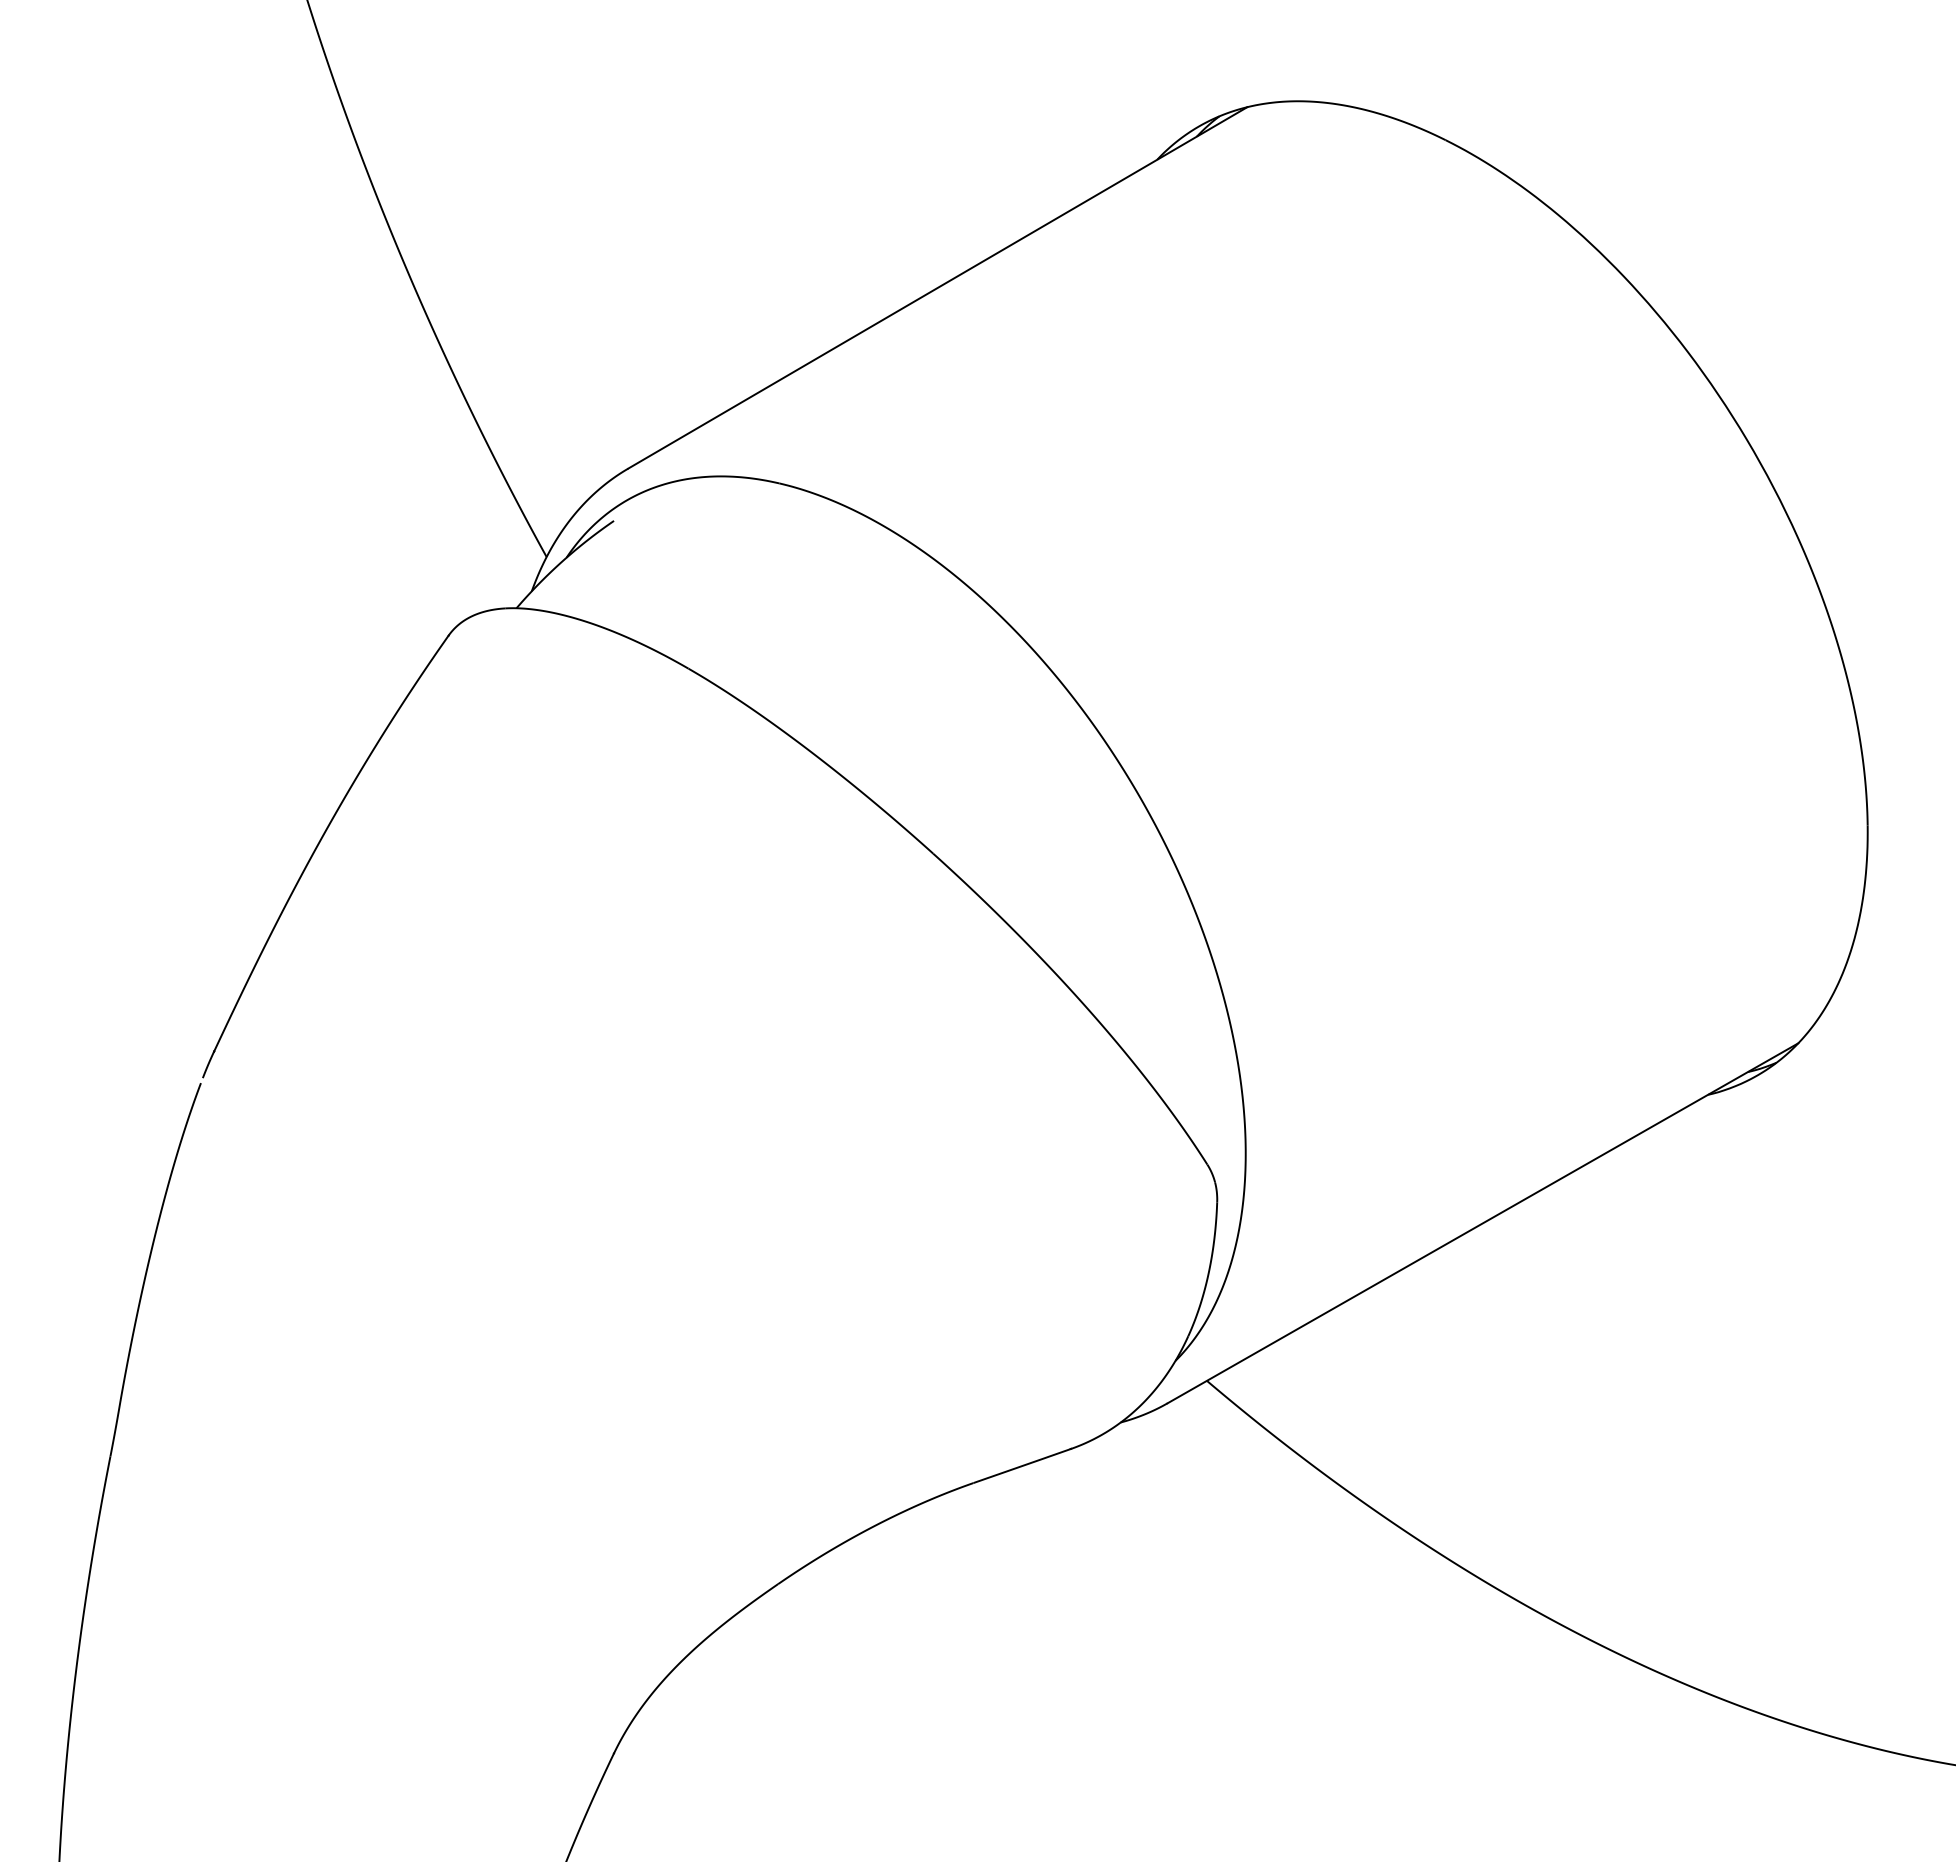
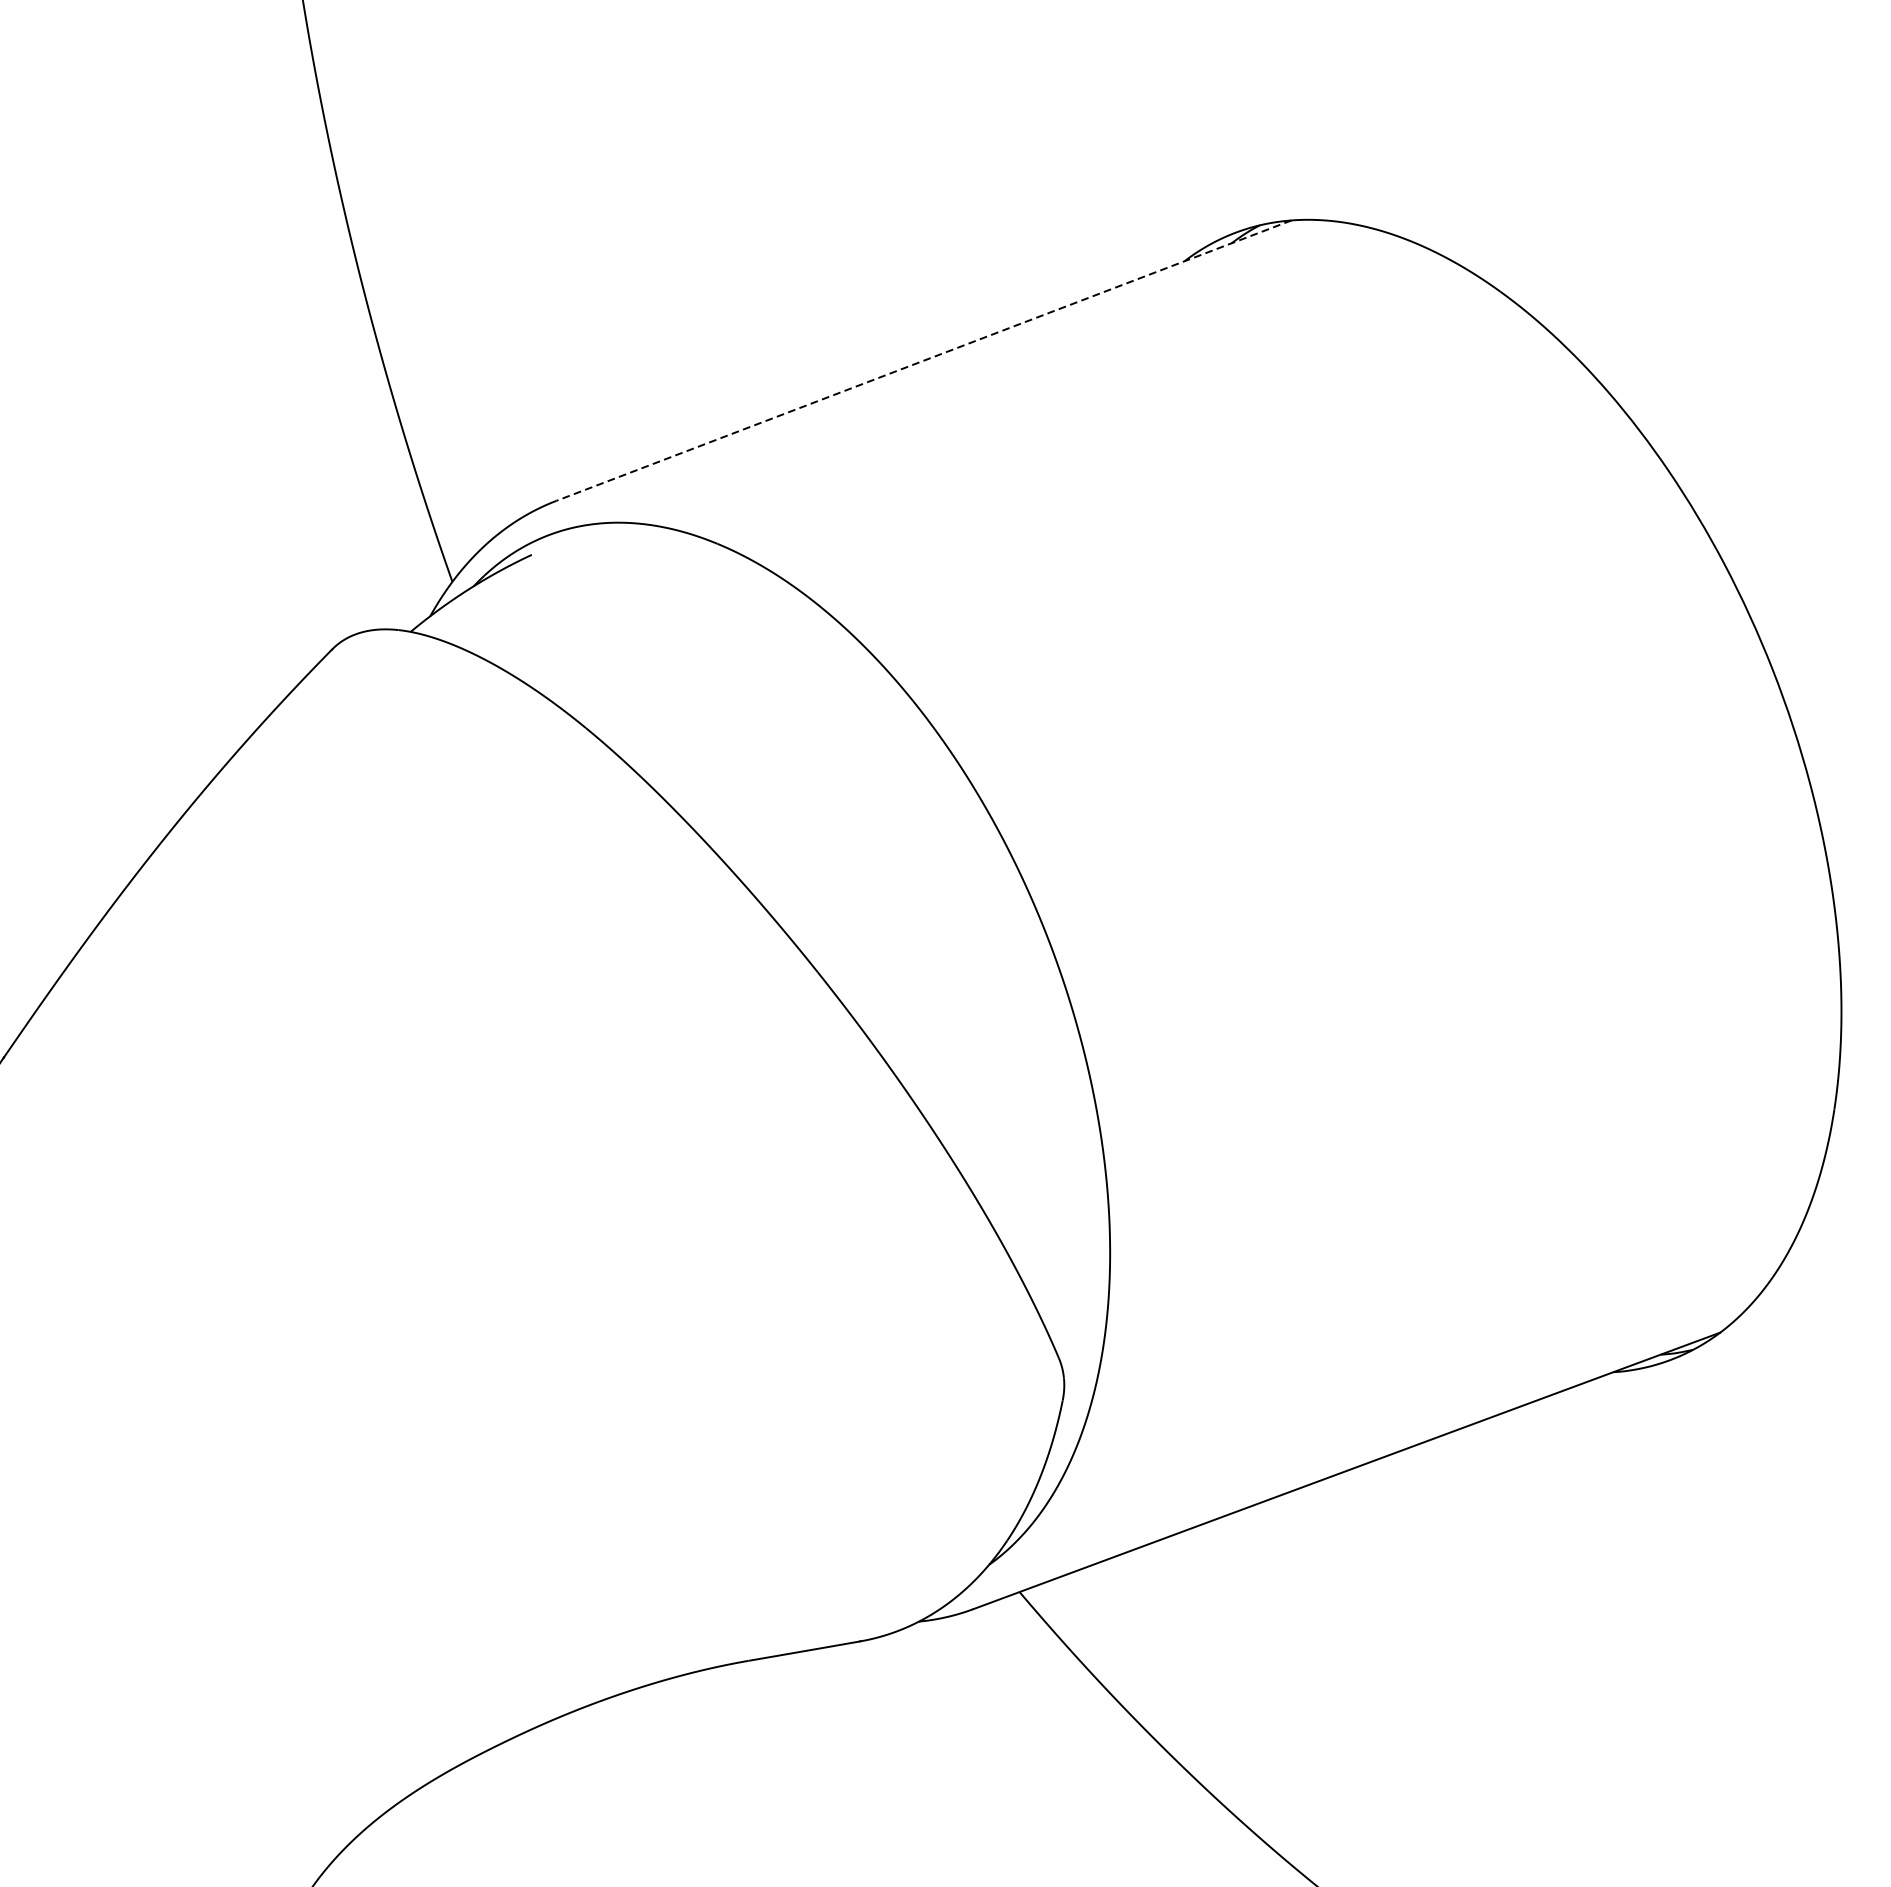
line: (937, 288) -> (923, 361), solid -> dashed

